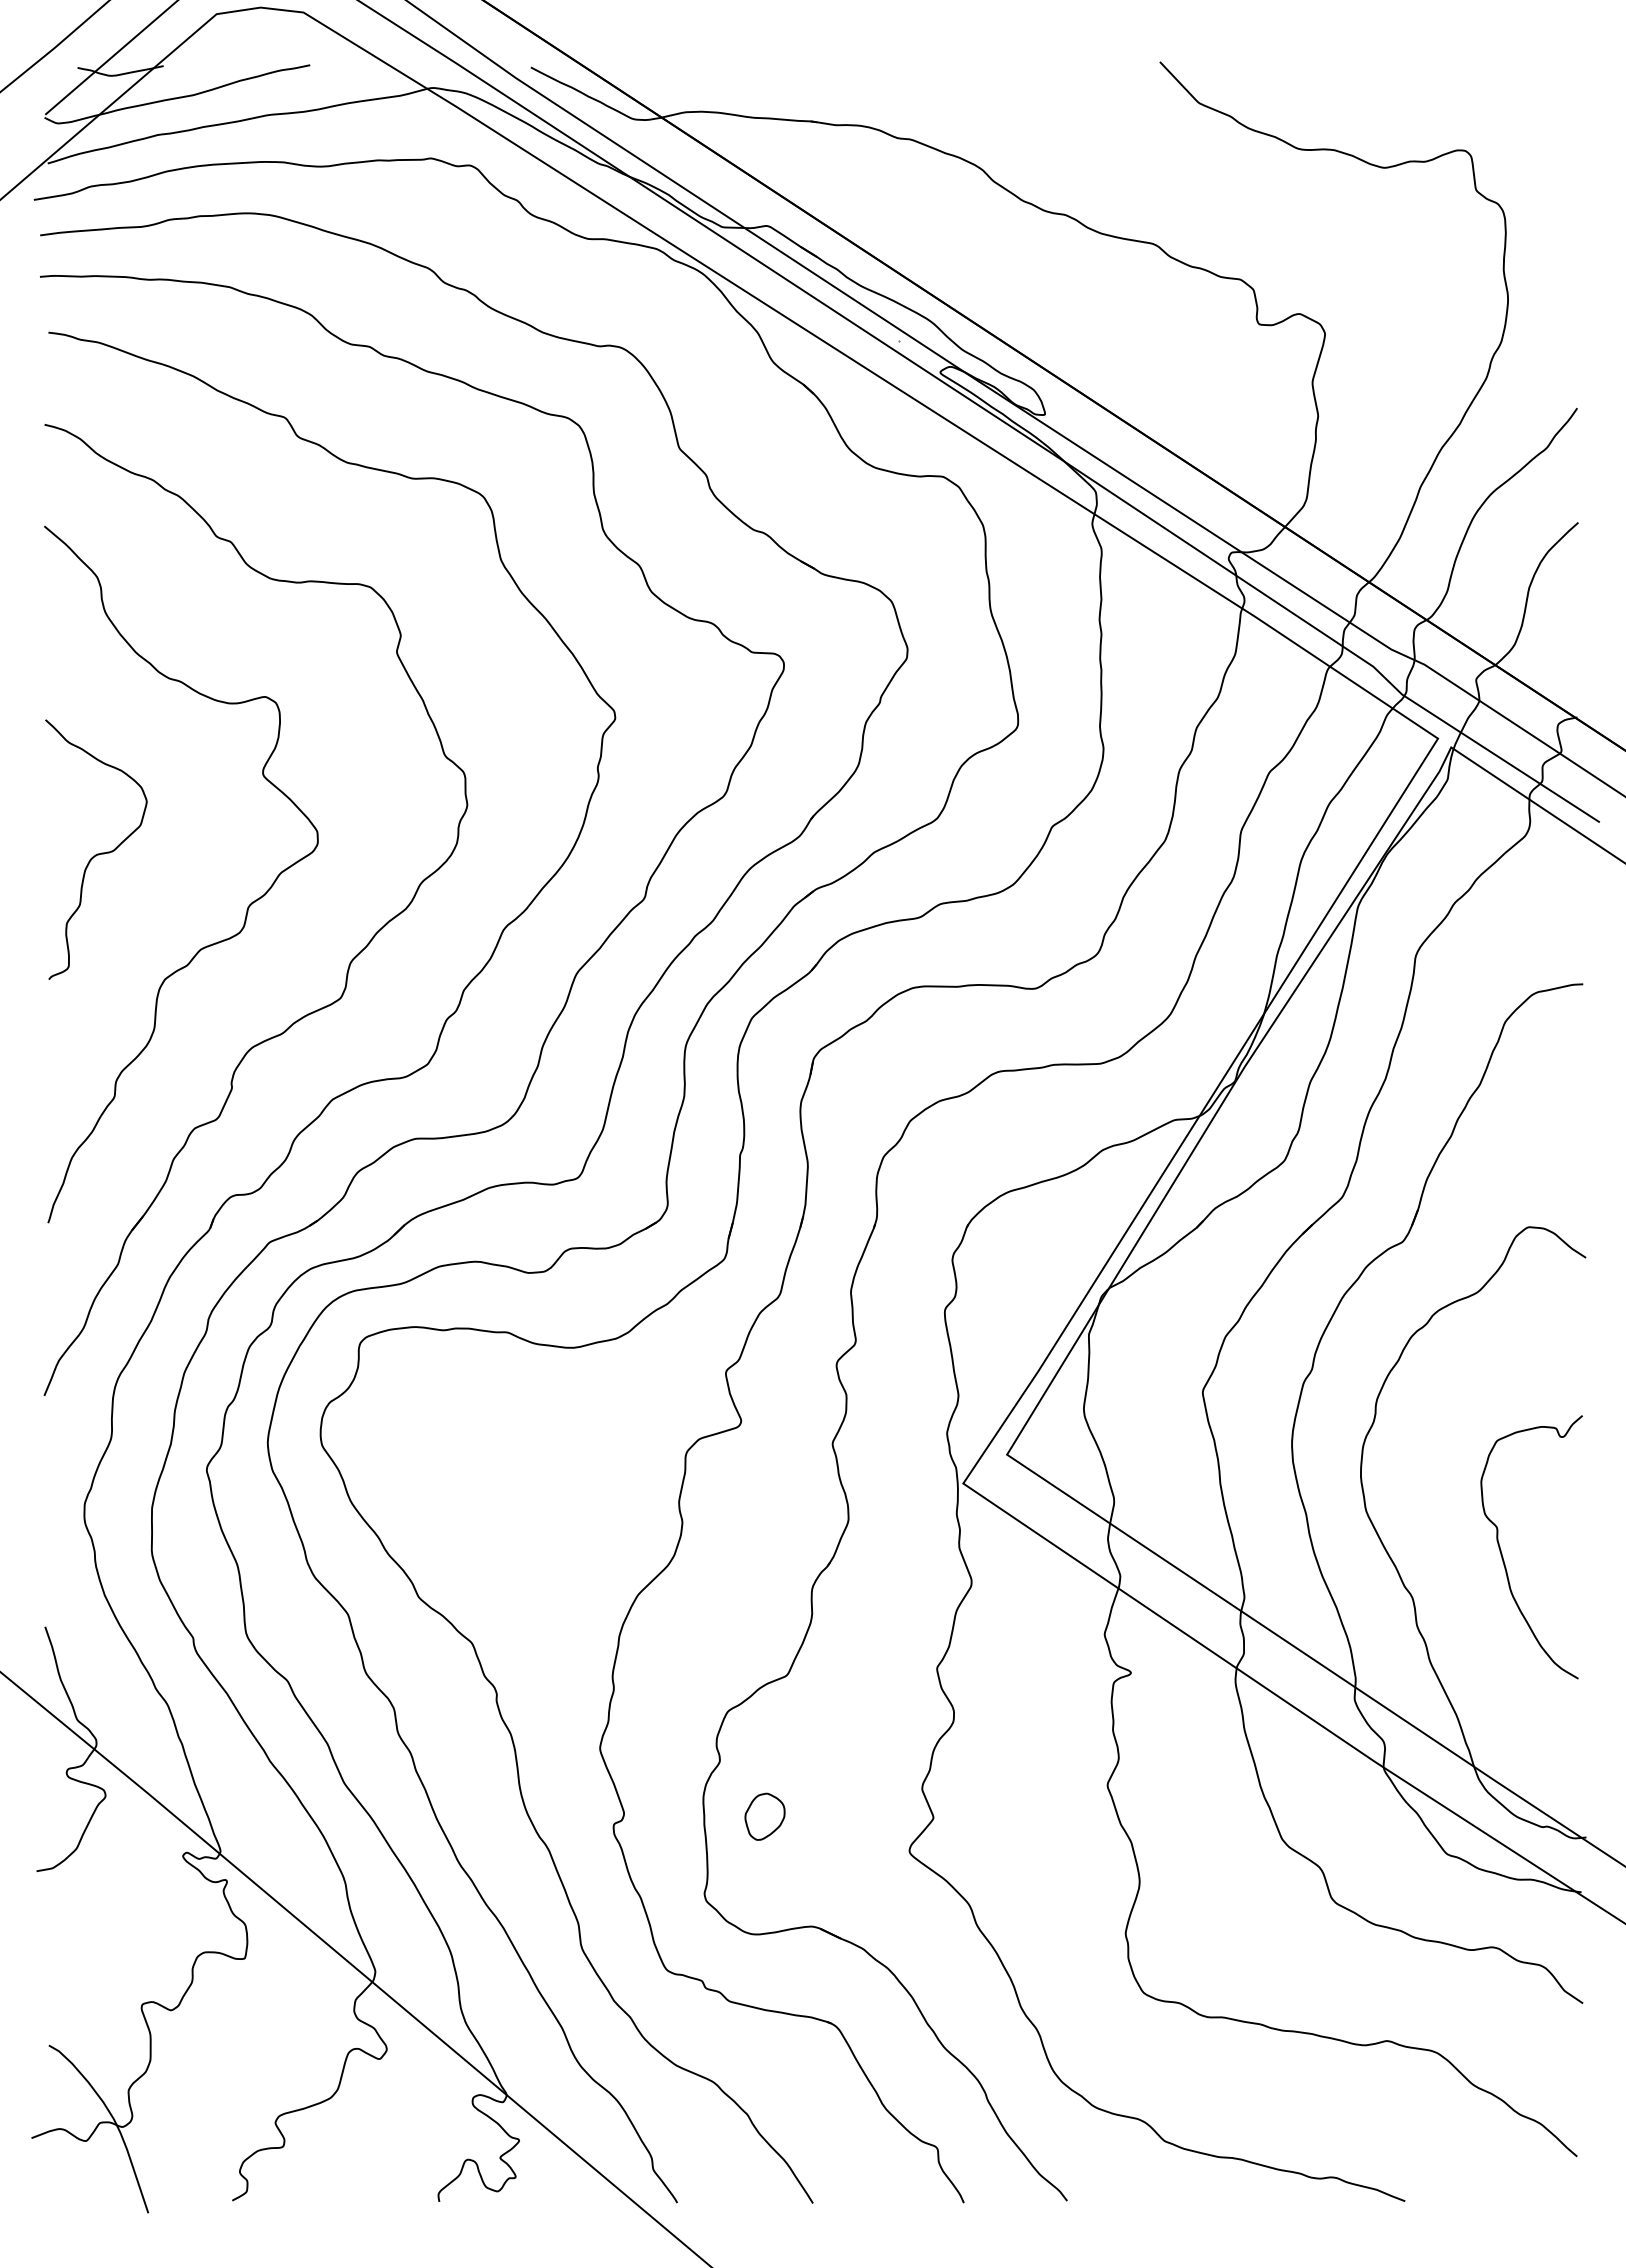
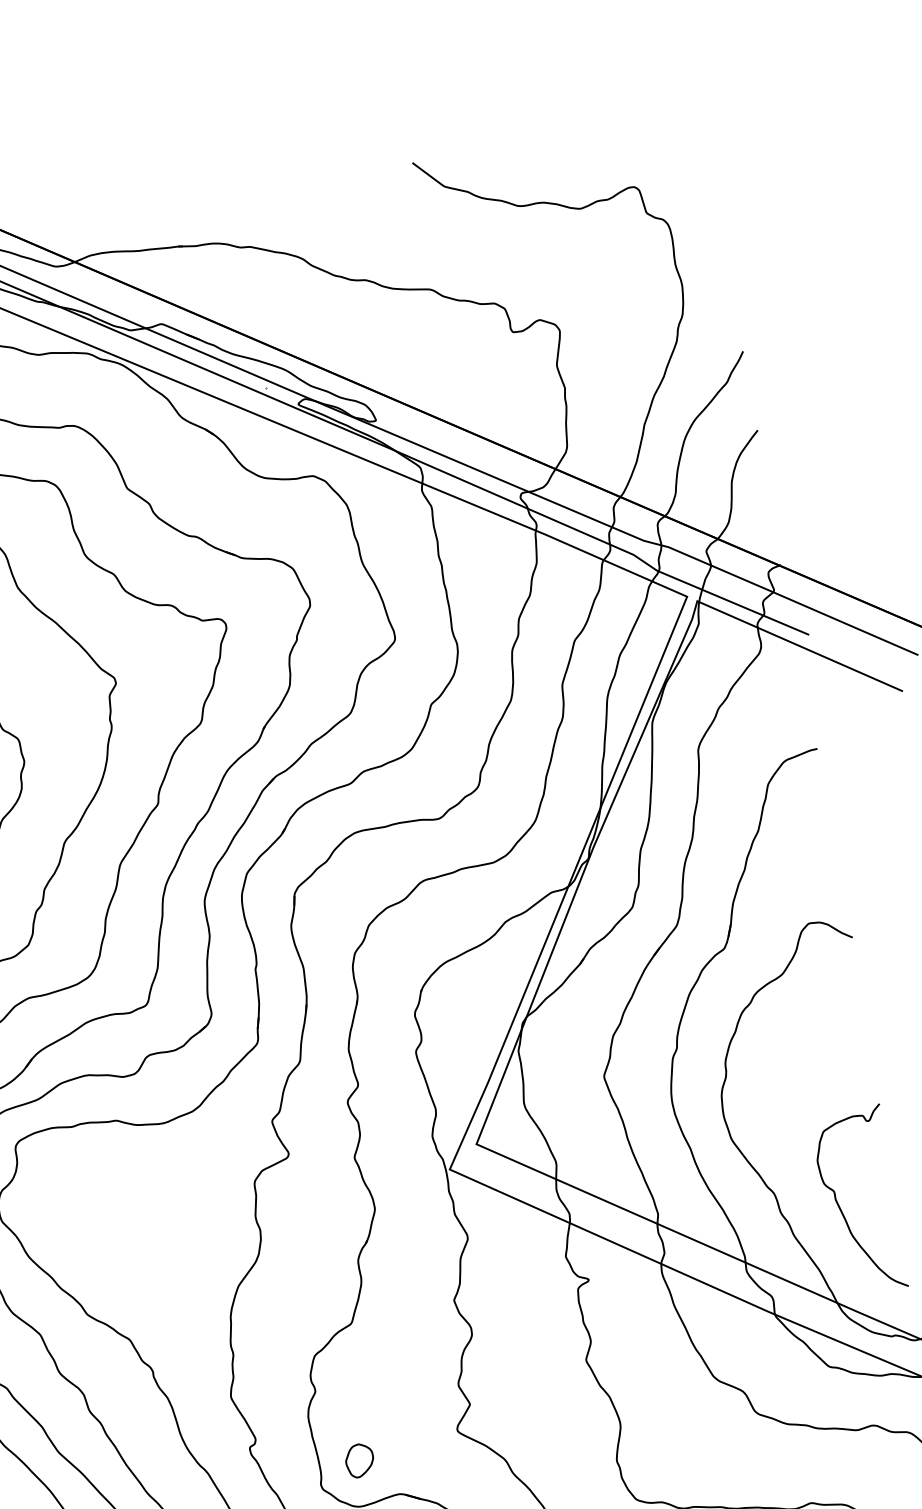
curve: (1502, 1553) -> (841, 1208), moved
part: (764, 1816) -> (359, 1460), moved

